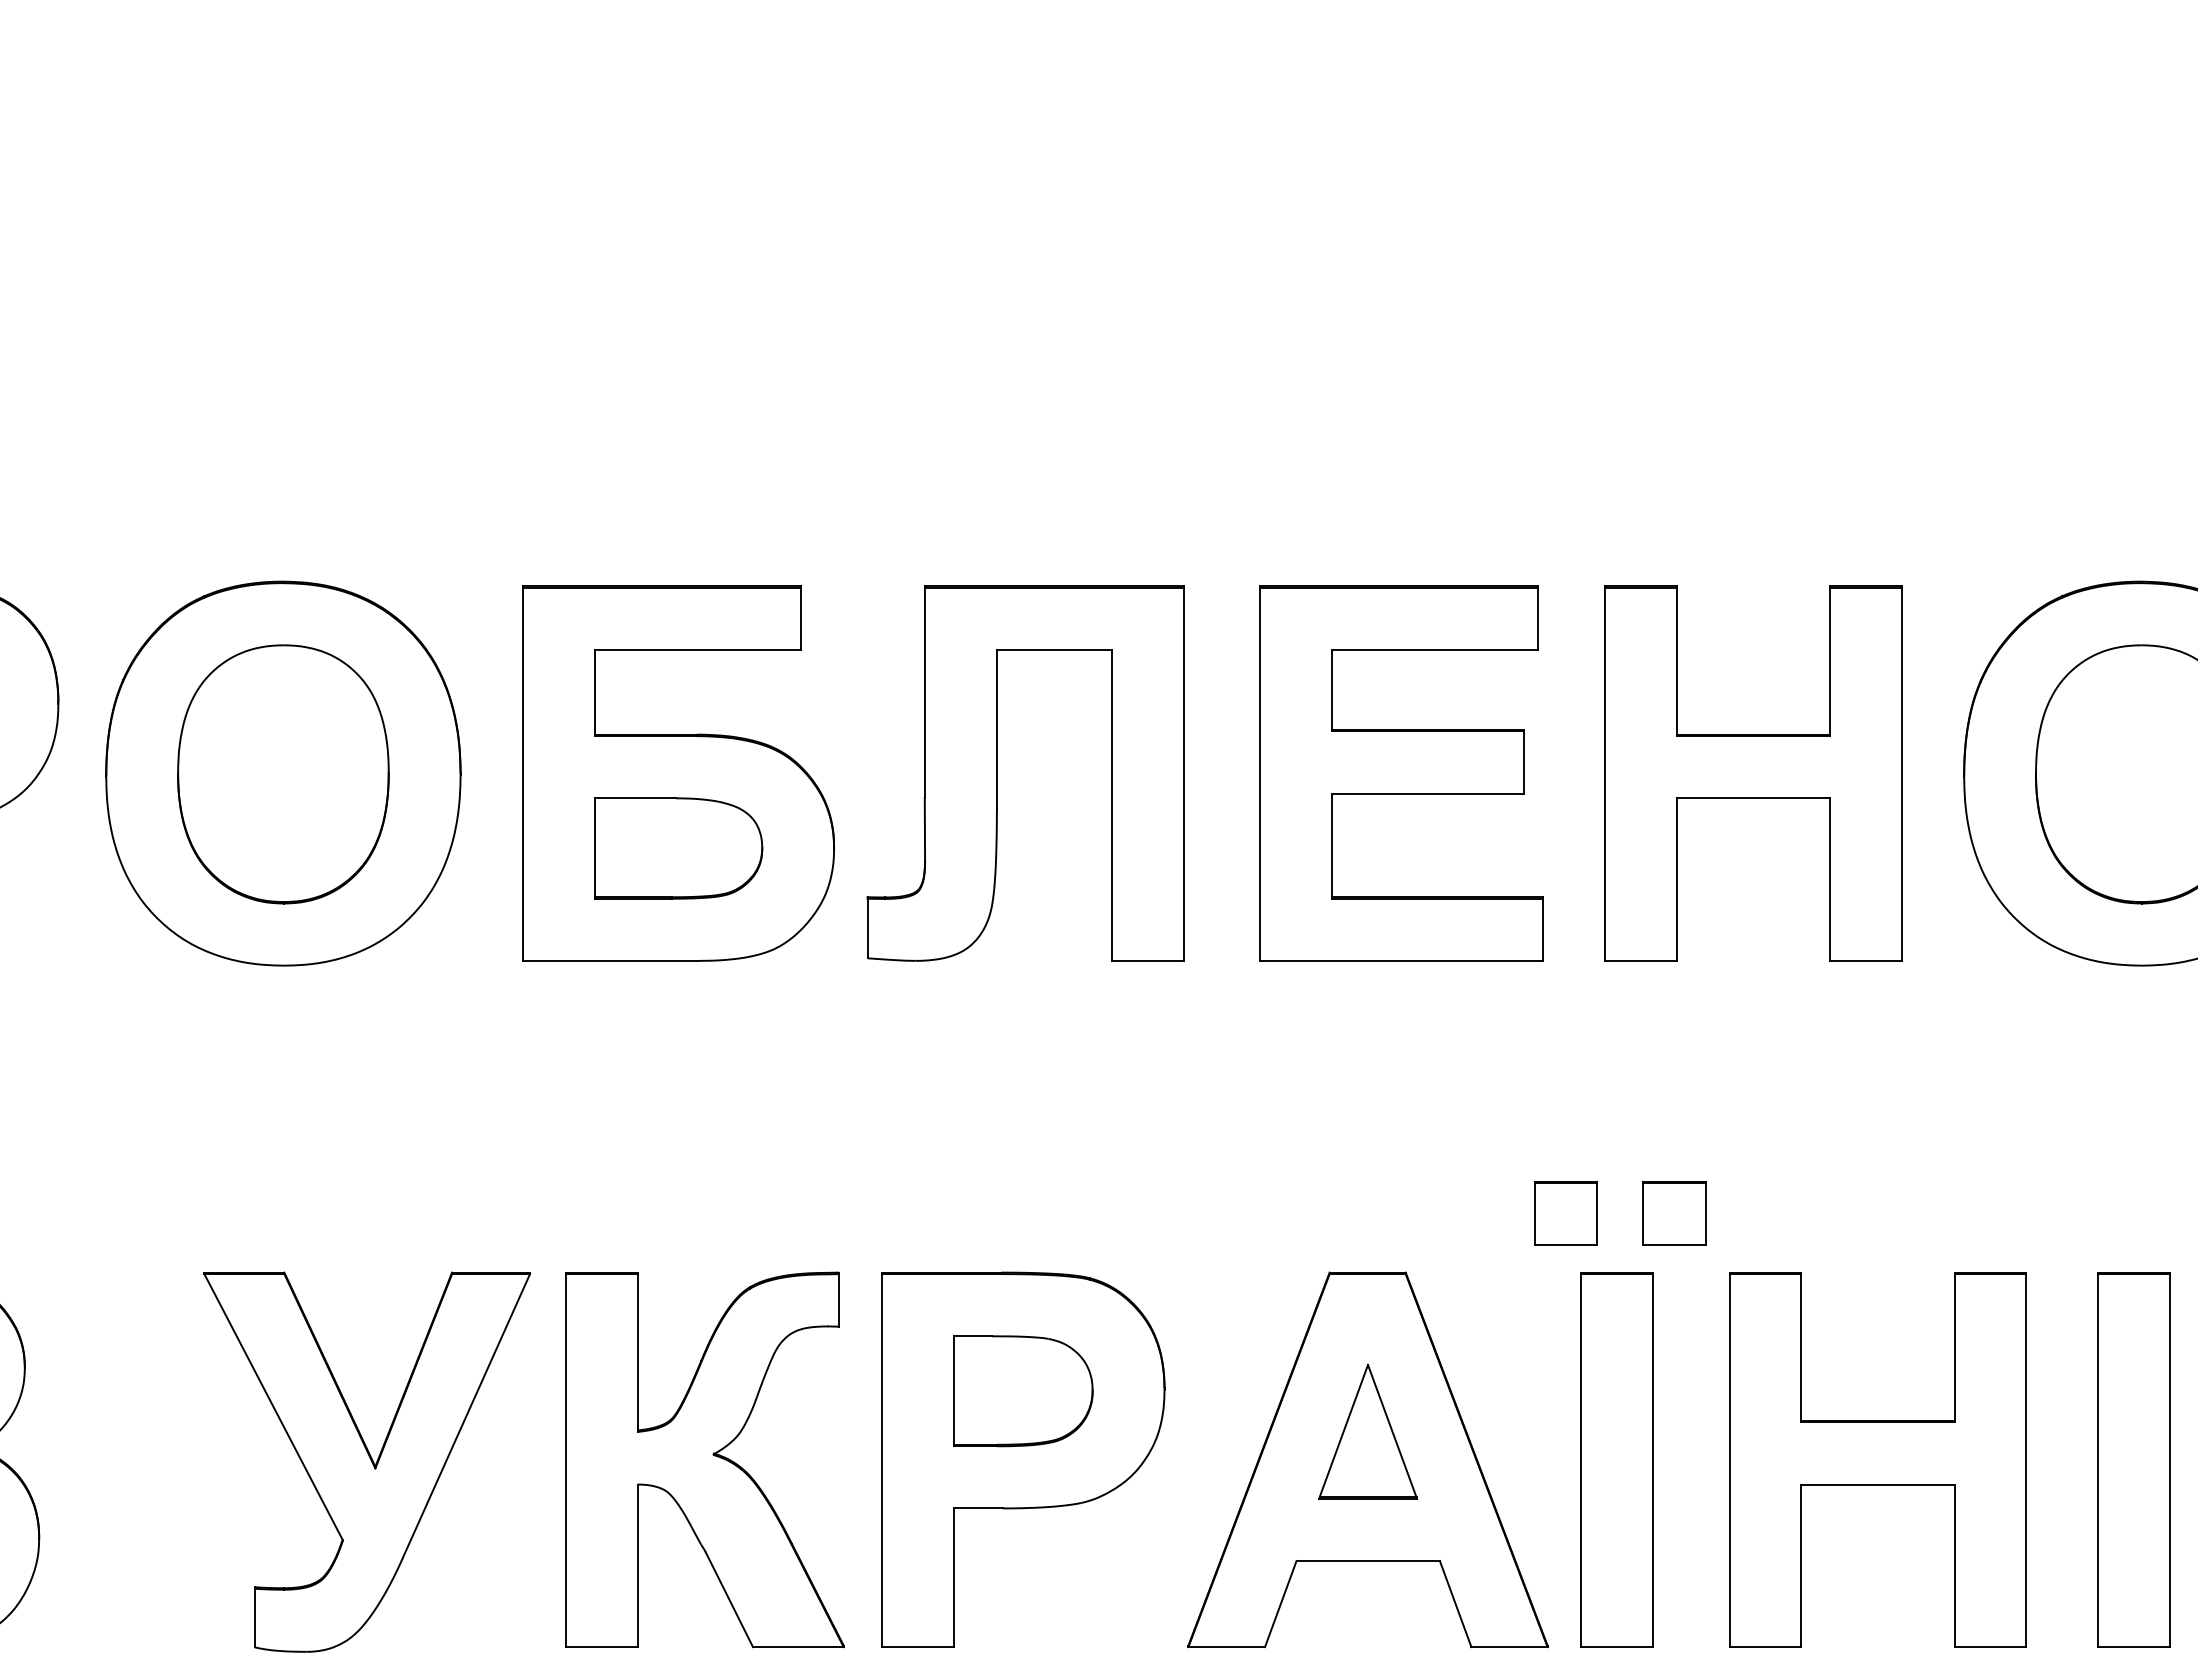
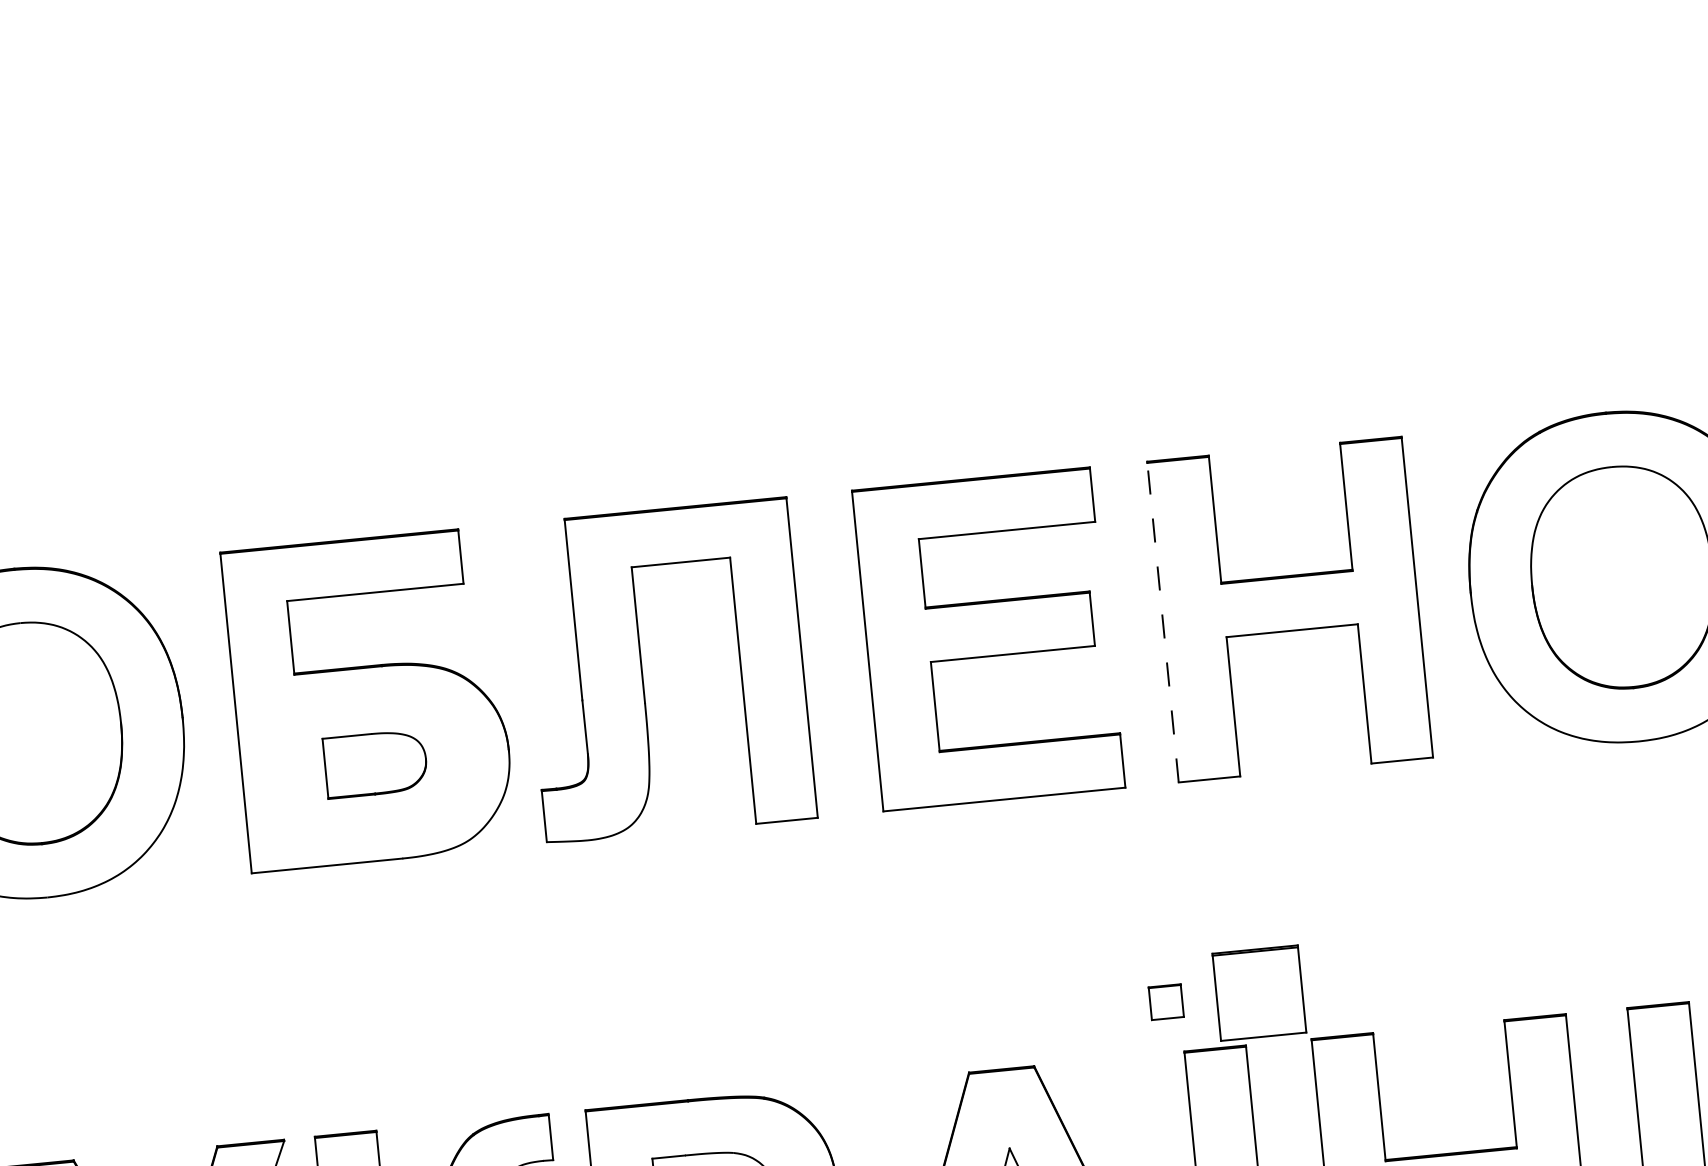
line: (1605, 773) -> (1163, 621), solid -> dashed
part: (678, 848) -> (375, 764), size x0.7
part: (1565, 1213) -> (1166, 1002), size x0.6
part: (1674, 1213) -> (1259, 993), size x1.6

